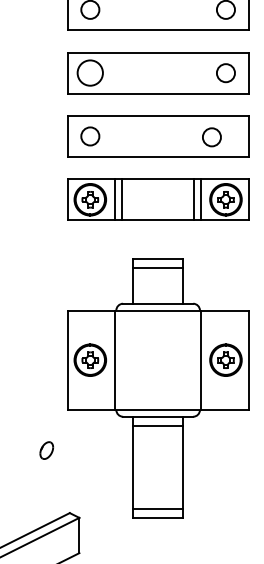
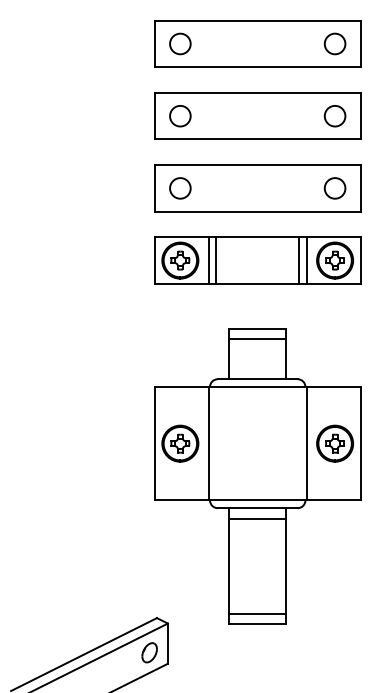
circle: (90, 73) -> (180, 116), size x0.71
circle: (211, 137) -> (334, 188), moved
part: (46, 450) -> (149, 652), moved

